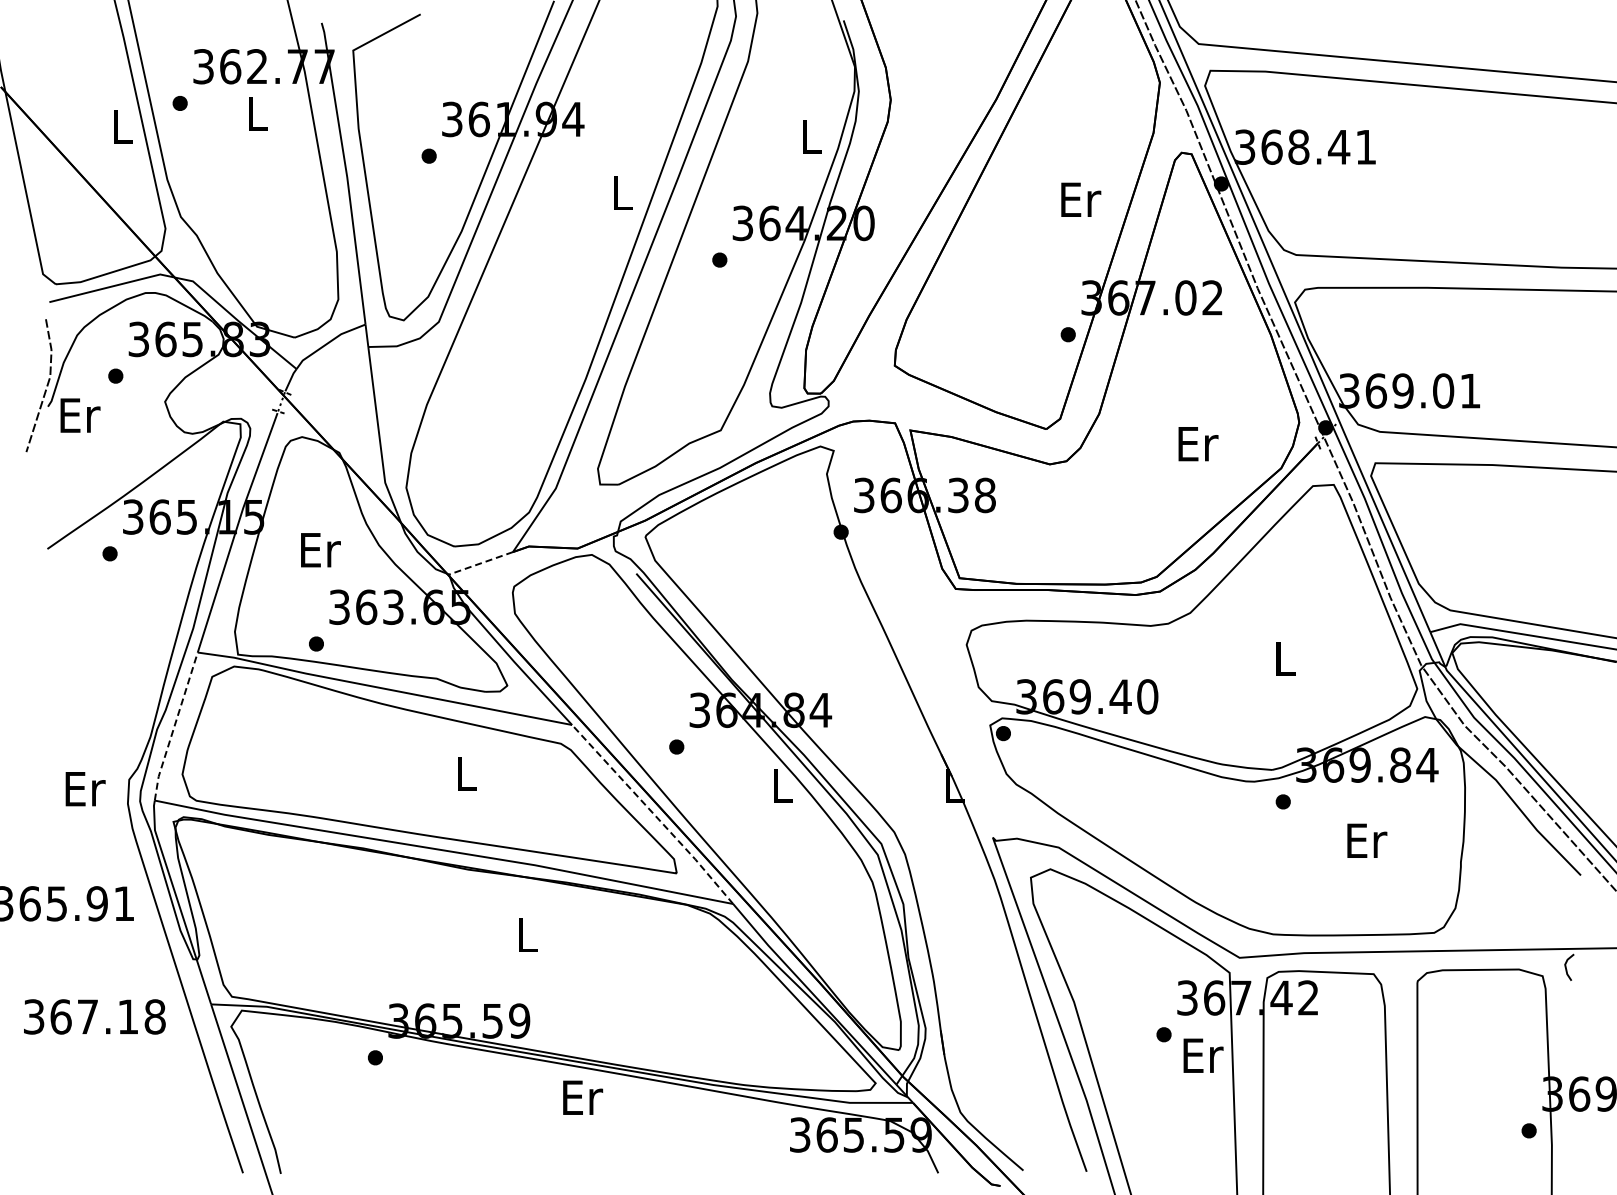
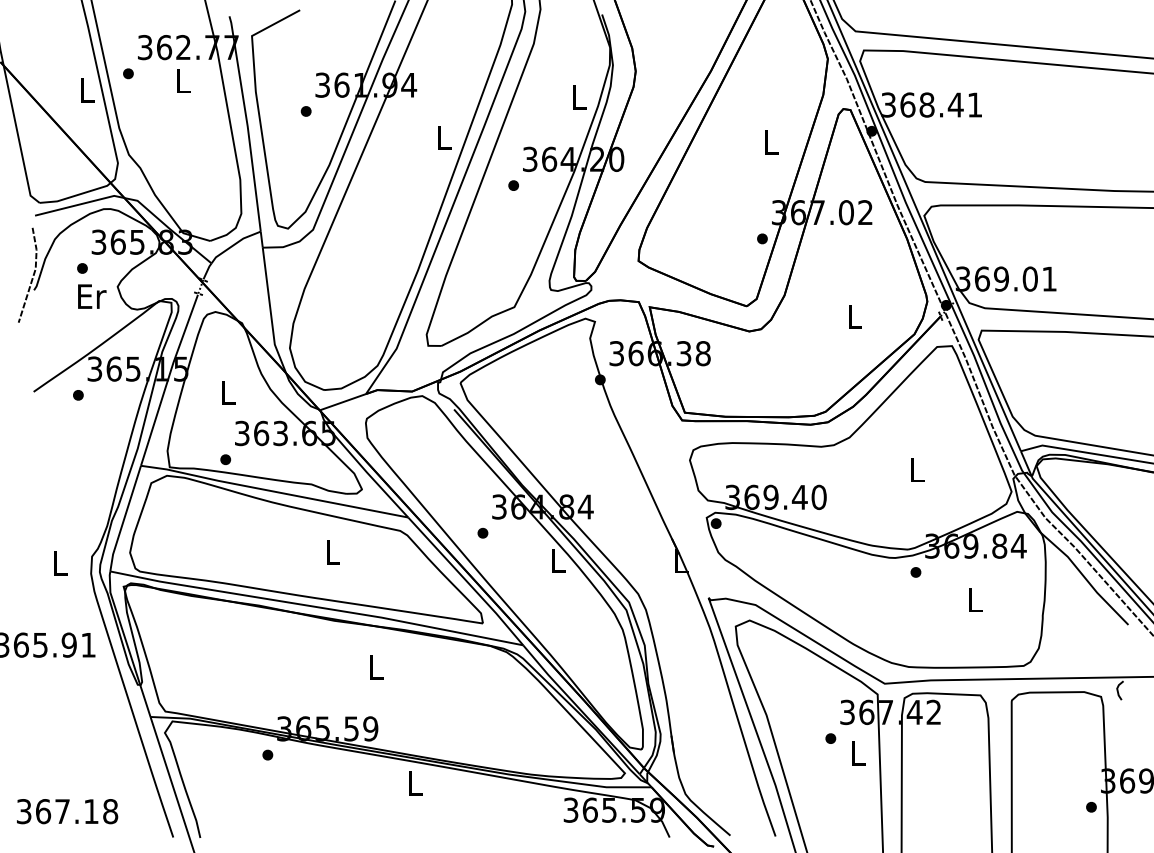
text: (1081, 199) -> (771, 142), Er -> L
text: (80, 415) -> (92, 296), moved
text: (1198, 444) -> (855, 317), Er -> L
text: (320, 550) -> (228, 392), Er -> L
line: (481, 563) -> (343, 402), dashed -> solid
line: (174, 726) -> (124, 518), dashed -> solid
text: (85, 789) -> (60, 563), Er -> L
line: (653, 813) -> (466, 580), dashed -> solid
text: (1367, 840) -> (976, 599), Er -> L
text: (94, 1016) -> (67, 811), moved
text: (1203, 1055) -> (858, 753), Er -> L
text: (583, 1097) -> (416, 783), Er -> L

